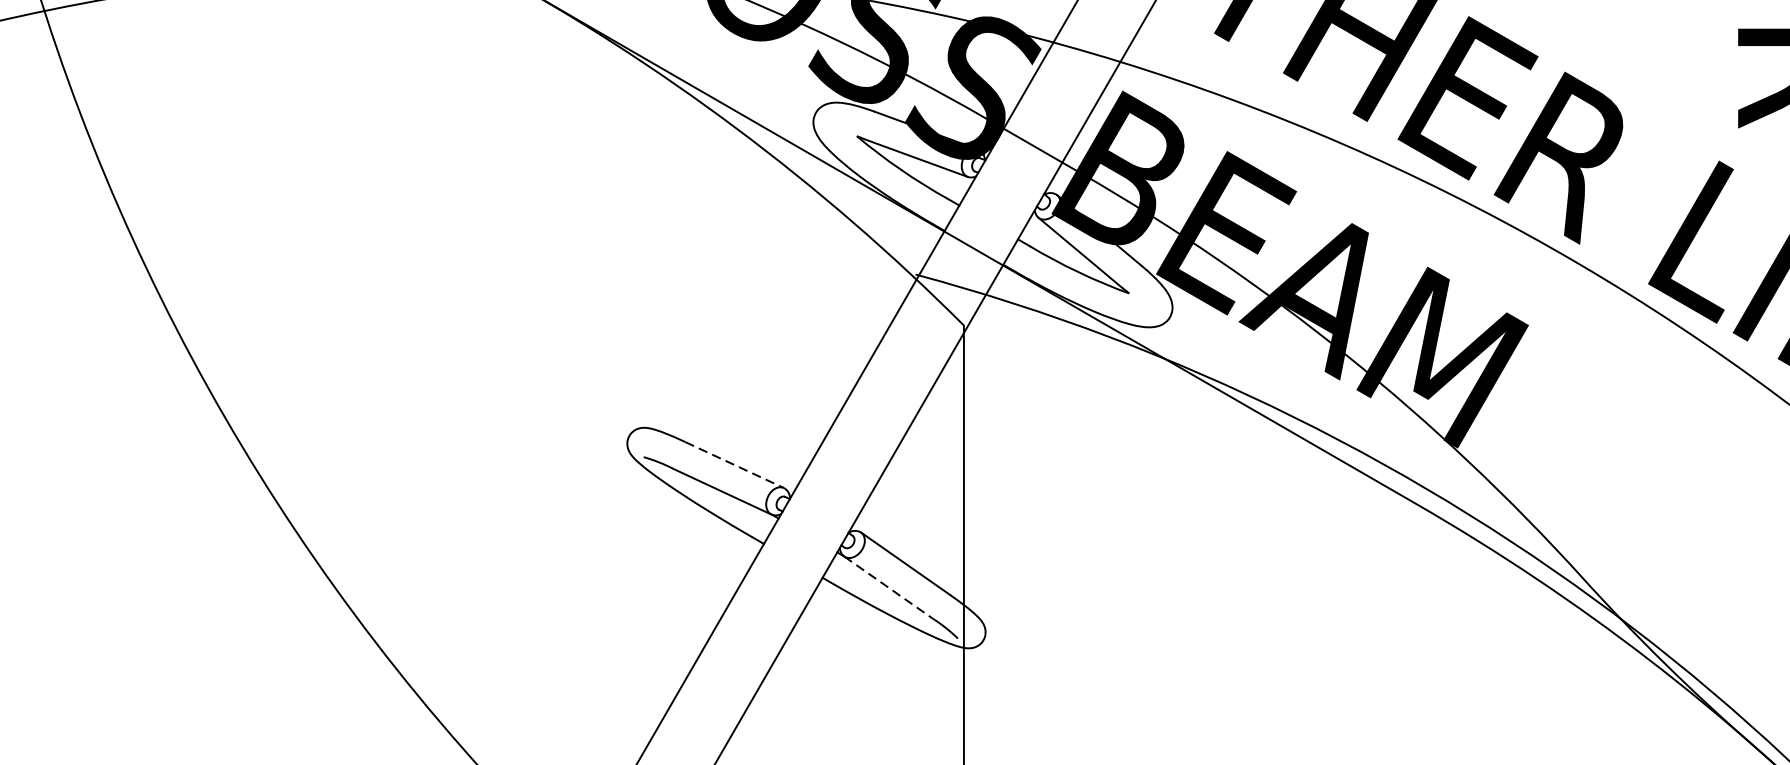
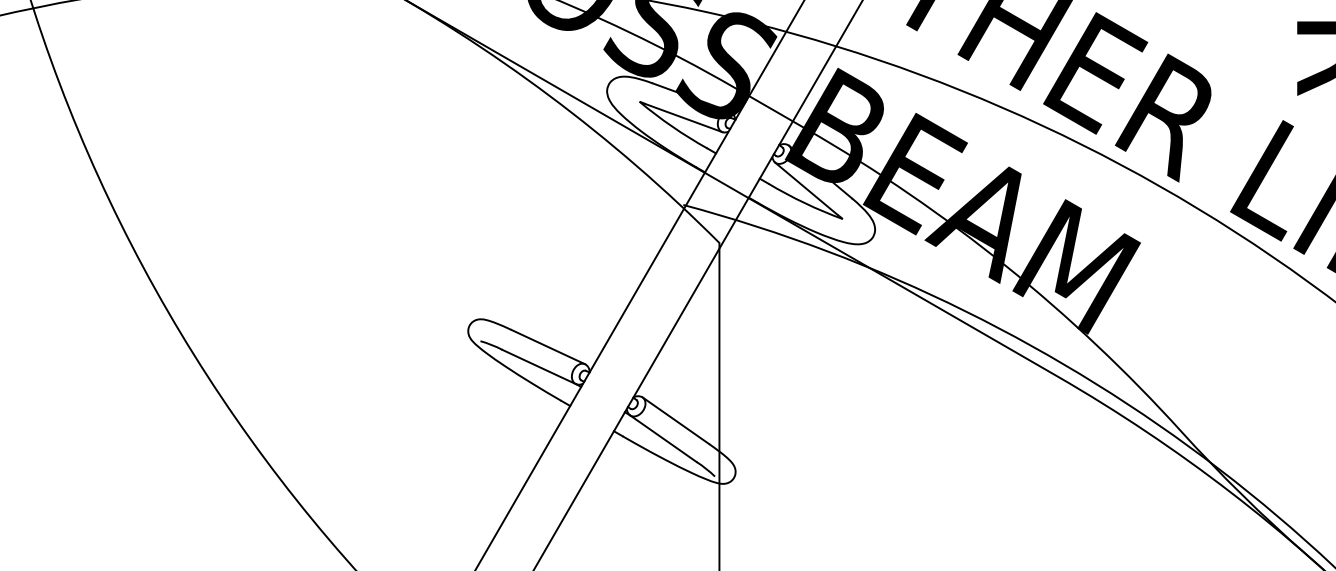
line: (734, 465) -> (548, 347), dashed -> solid
line: (888, 587) -> (663, 438), dashed -> solid

